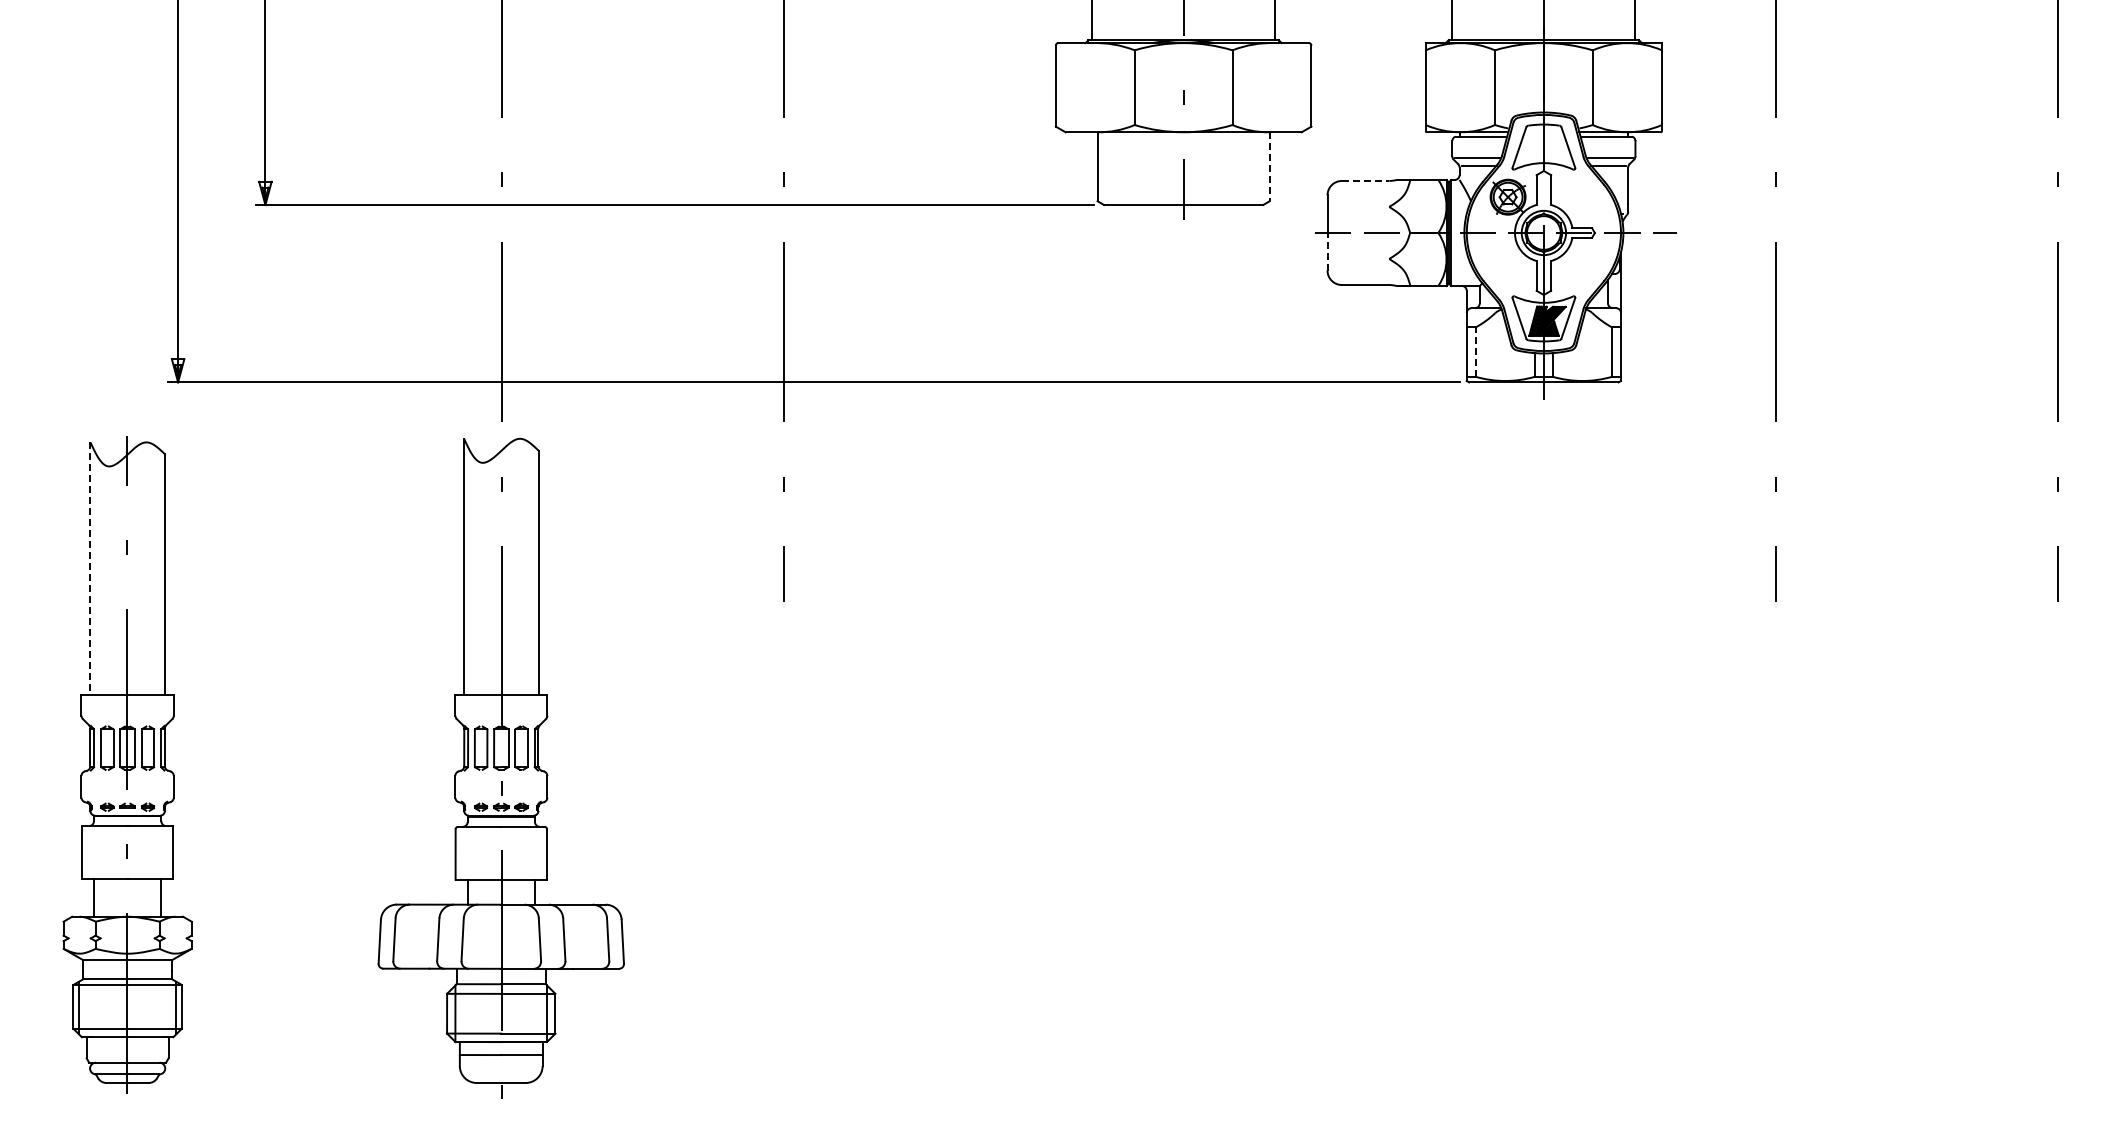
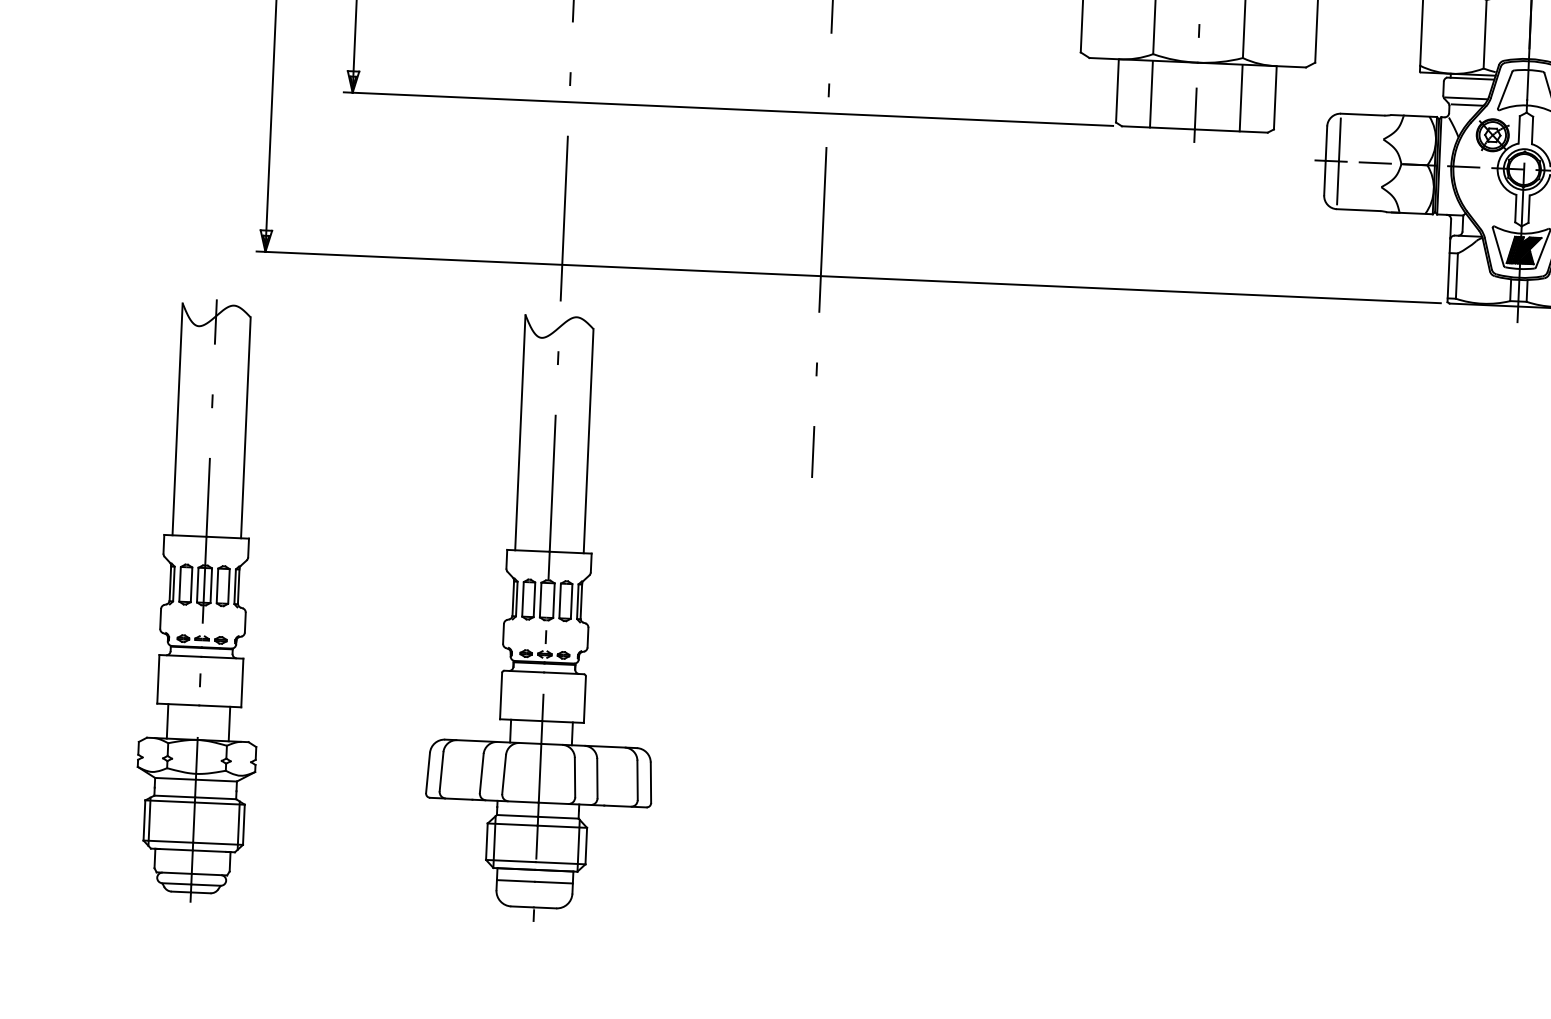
line: (1269, 167) -> (1275, 98), dashed -> solid
line: (1134, 168) -> (1151, 93), added
line: (1232, 168) -> (1241, 97), added
line: (1365, 180) -> (1362, 114), dashed -> solid
line: (1341, 232) -> (1338, 160), added
line: (1327, 251) -> (1324, 177), dashed -> solid
line: (1475, 352) -> (1456, 276), dashed -> solid
line: (90, 569) -> (177, 419), dashed -> solid

